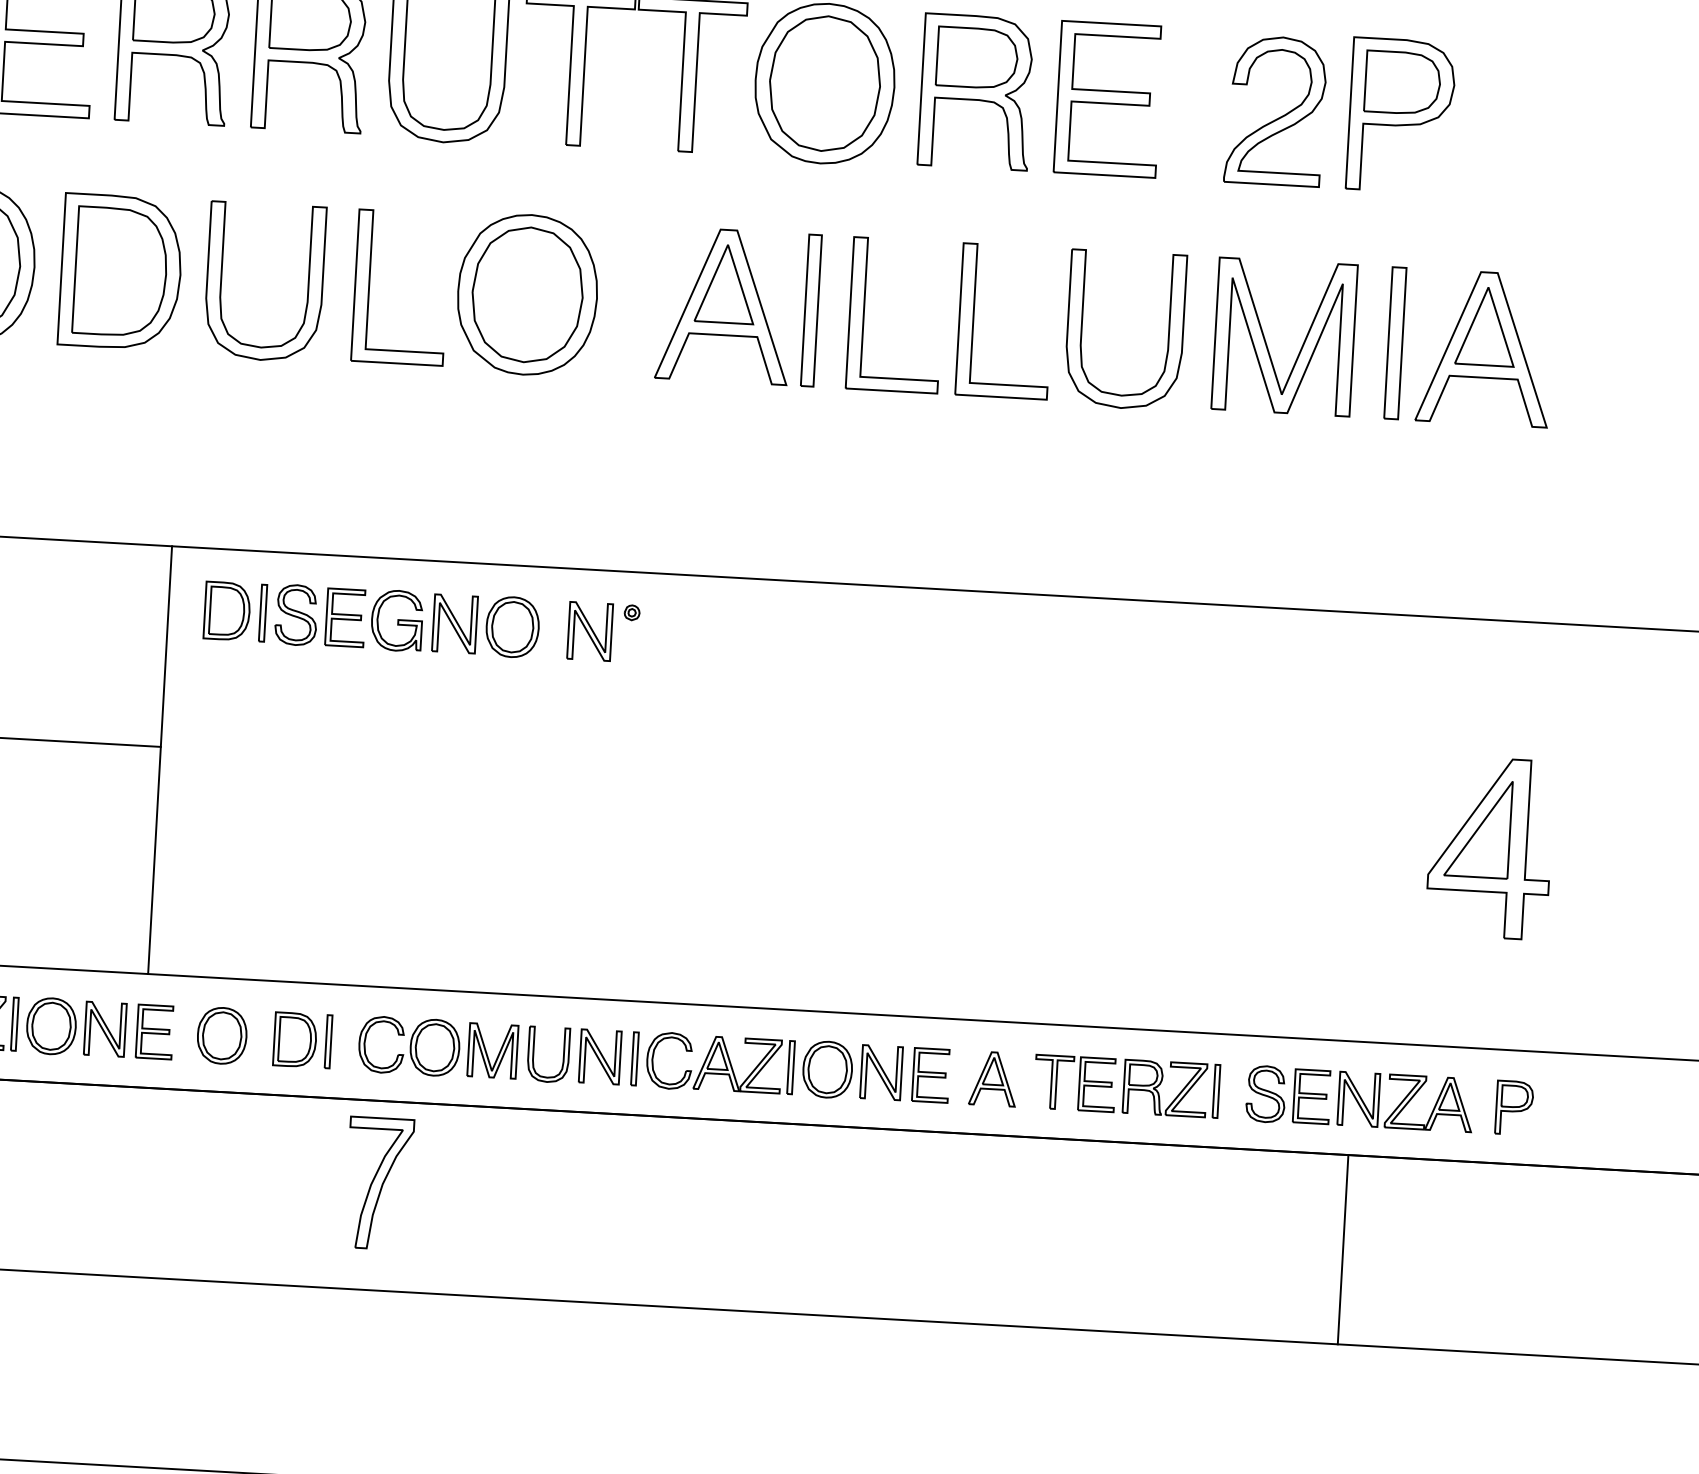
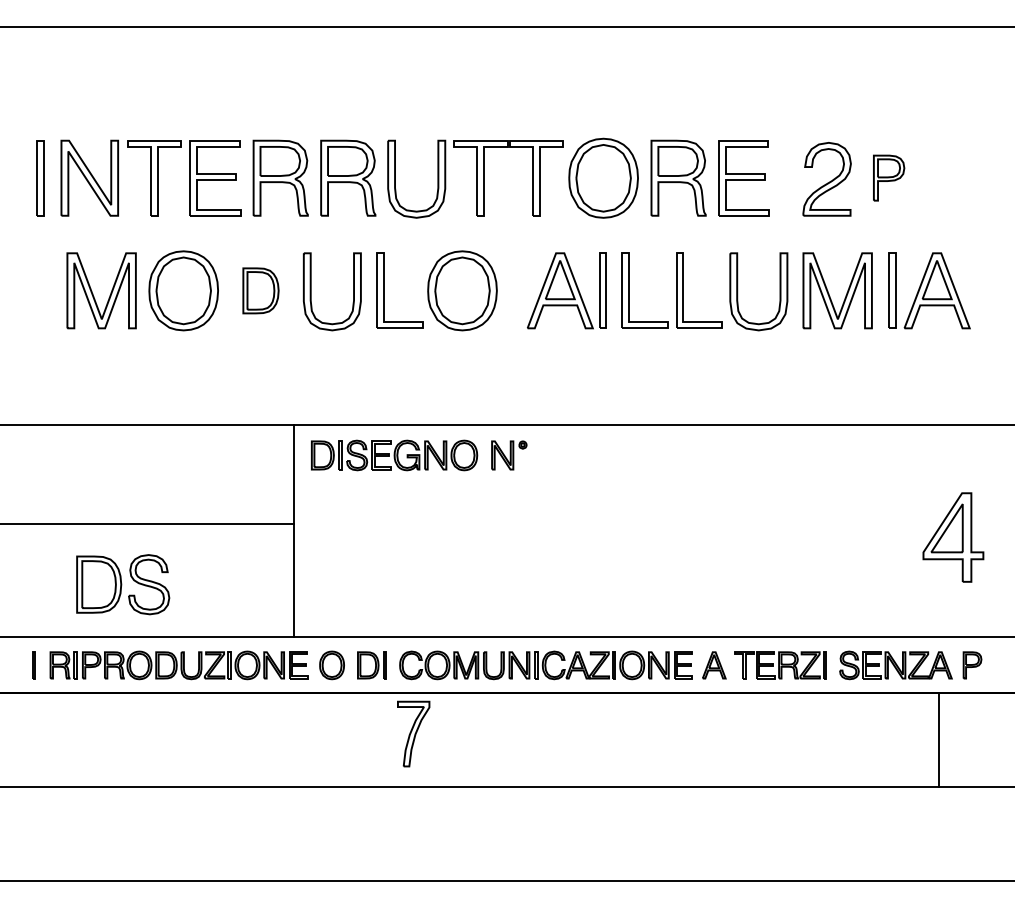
part: (1399, 114) -> (888, 177), size x0.6
part: (120, 271) -> (260, 290), size x0.6
line: (1342, 1250) -> (938, 740), moved

